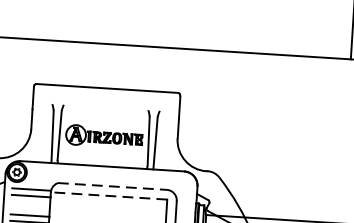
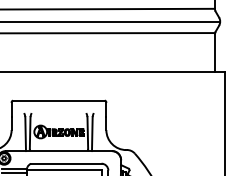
line: (112, 186) -> (66, 163), dashed -> solid
line: (109, 195) -> (64, 169), dashed -> solid

